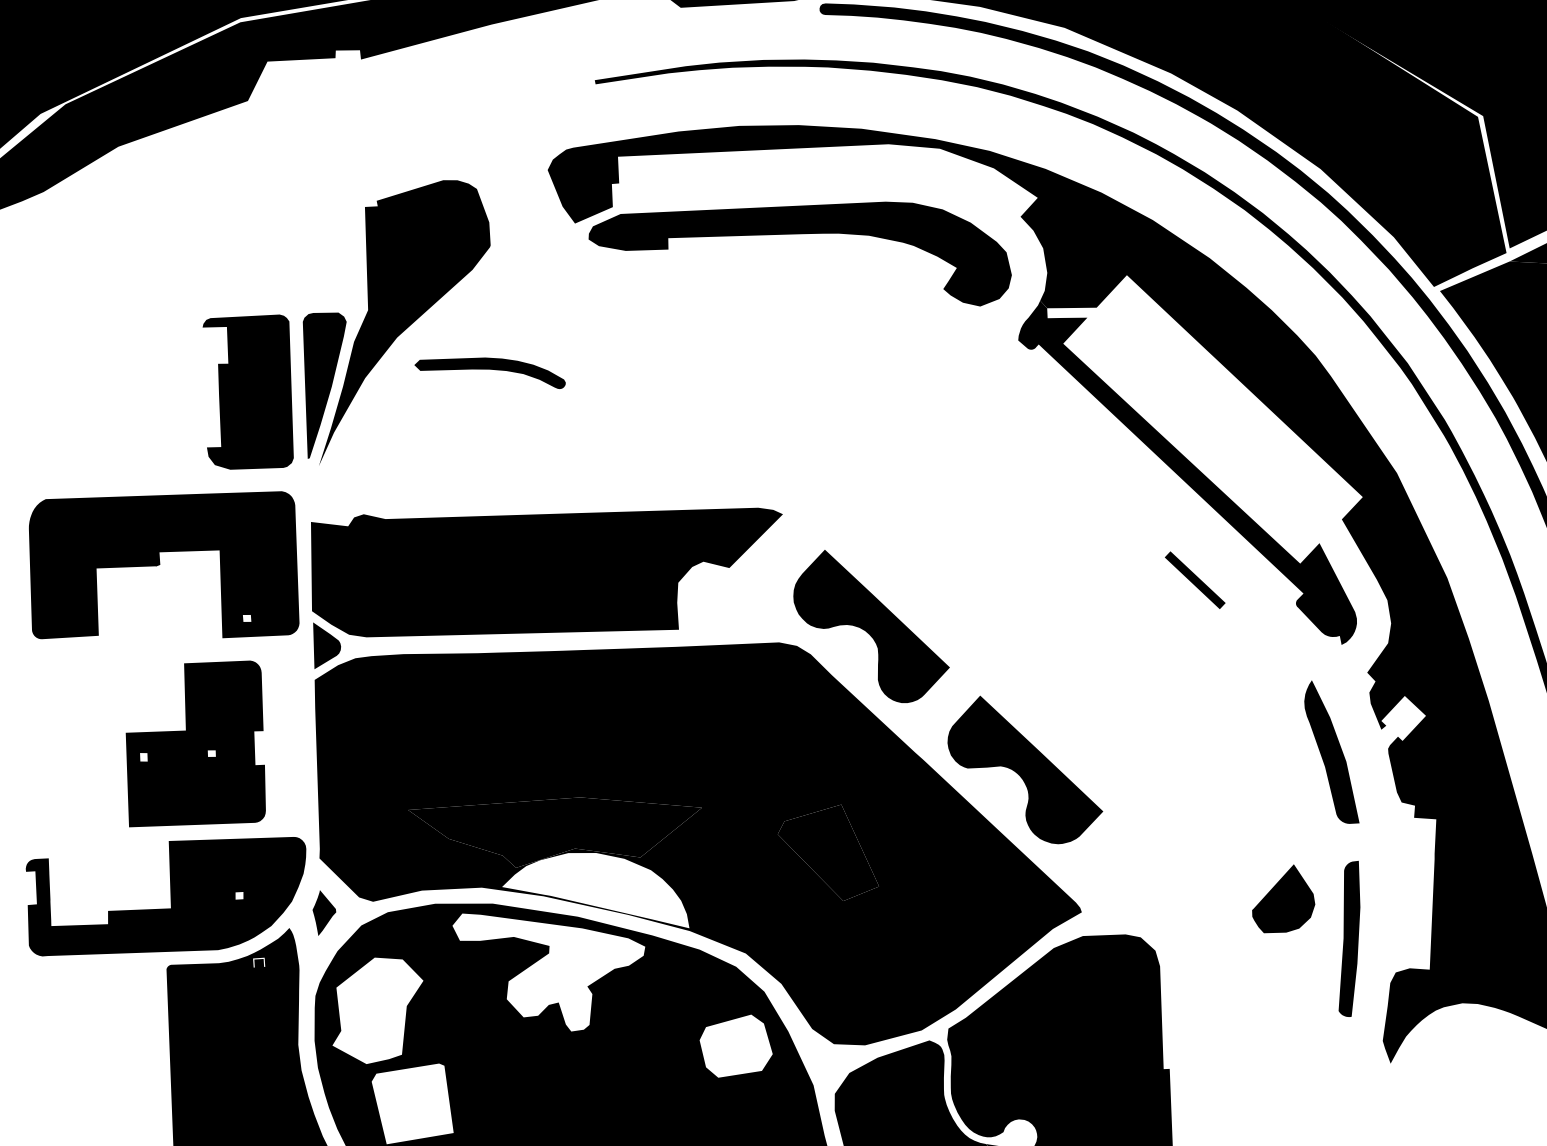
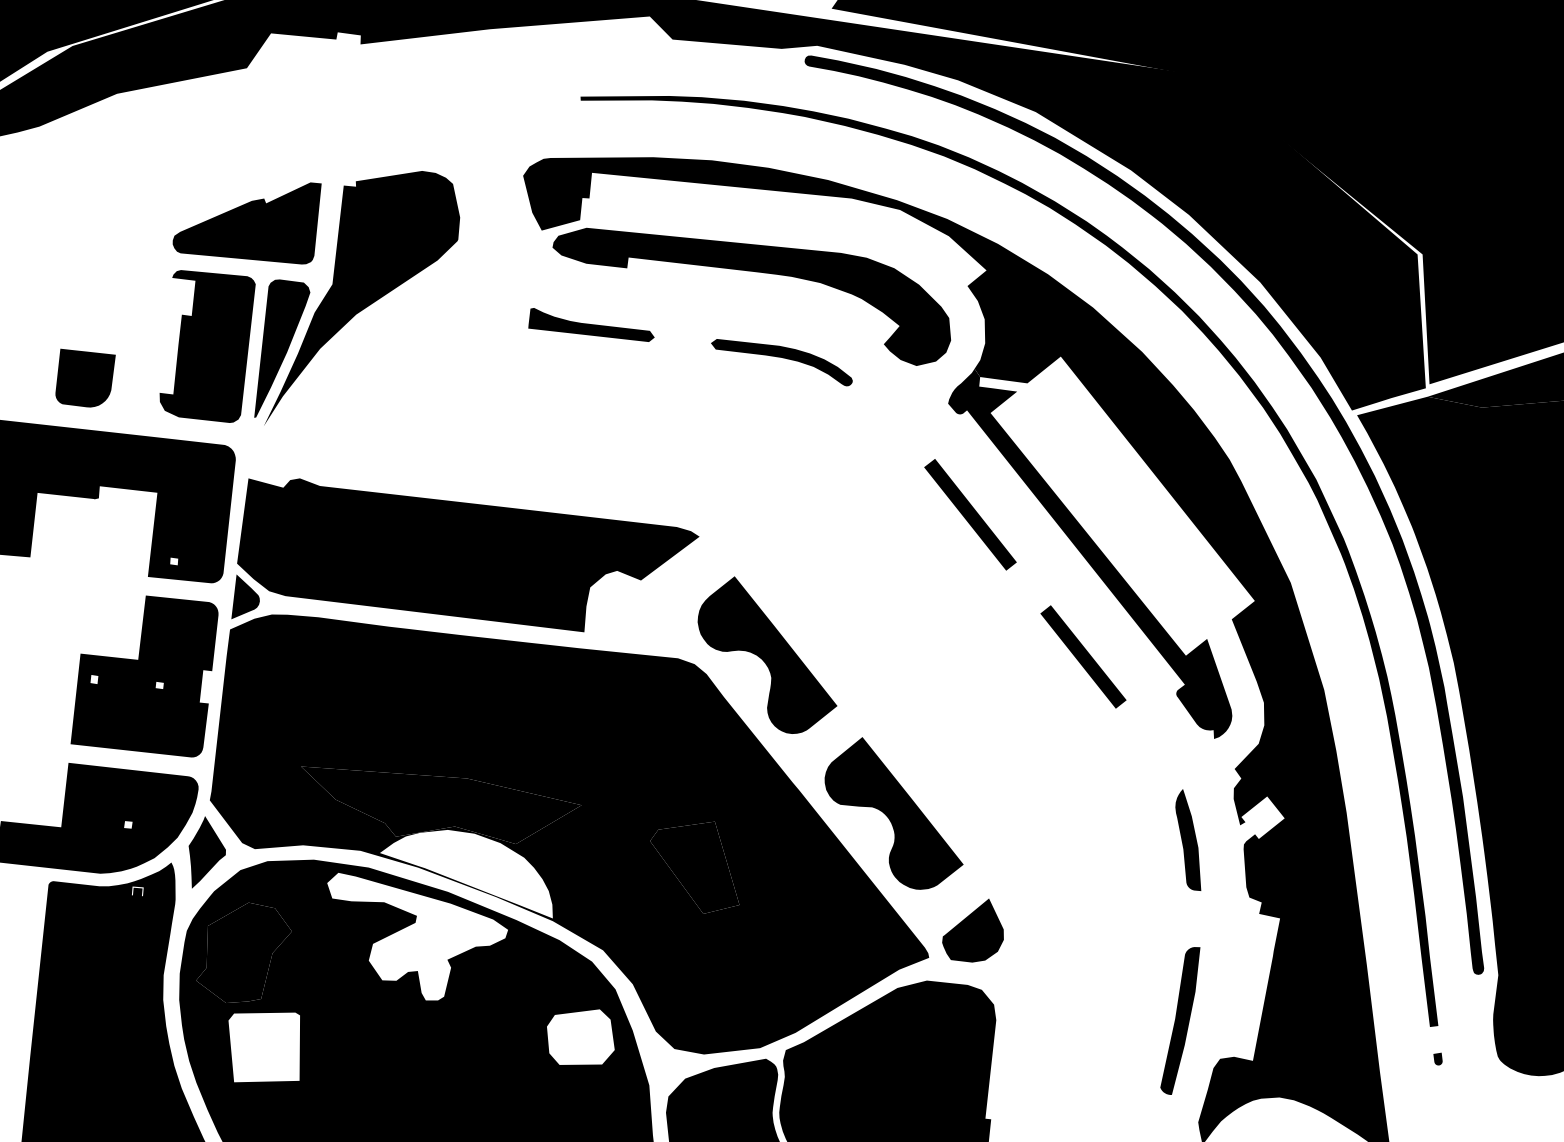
part: (270, 260) -> (246, 223), added
part: (640, 312) -> (591, 324), added
part: (489, 374) -> (781, 362), moved
fill: (128, 442) -> (85, 377), added
fill: (1057, 450) -> (970, 514), added
part: (1195, 579) -> (1083, 656), size x1.67
part: (194, 746) -> (144, 676), moved
part: (1330, 751) -> (1188, 839), size x0.71
part: (1281, 899) -> (972, 930), moved
part: (323, 912) -> (206, 852), size x1.67
fill: (376, 1009) -> (243, 952), added

